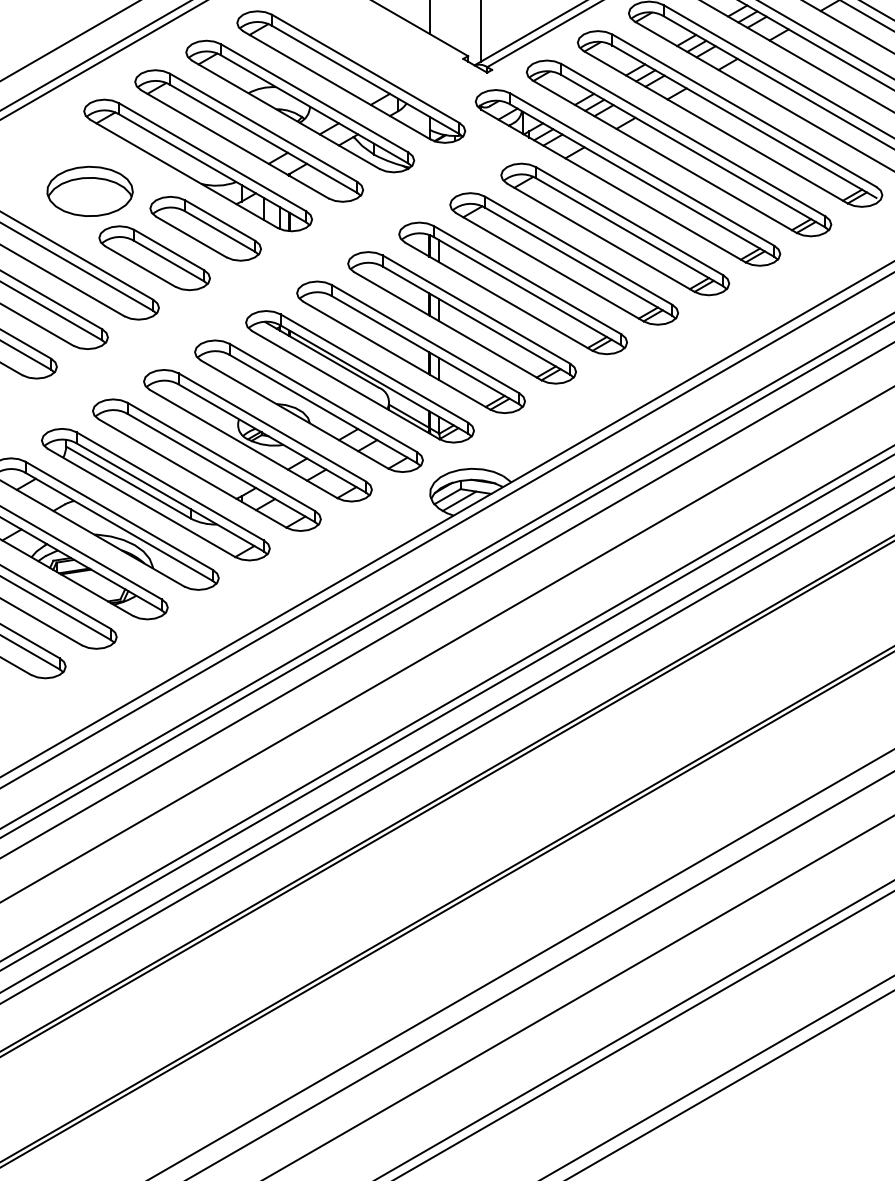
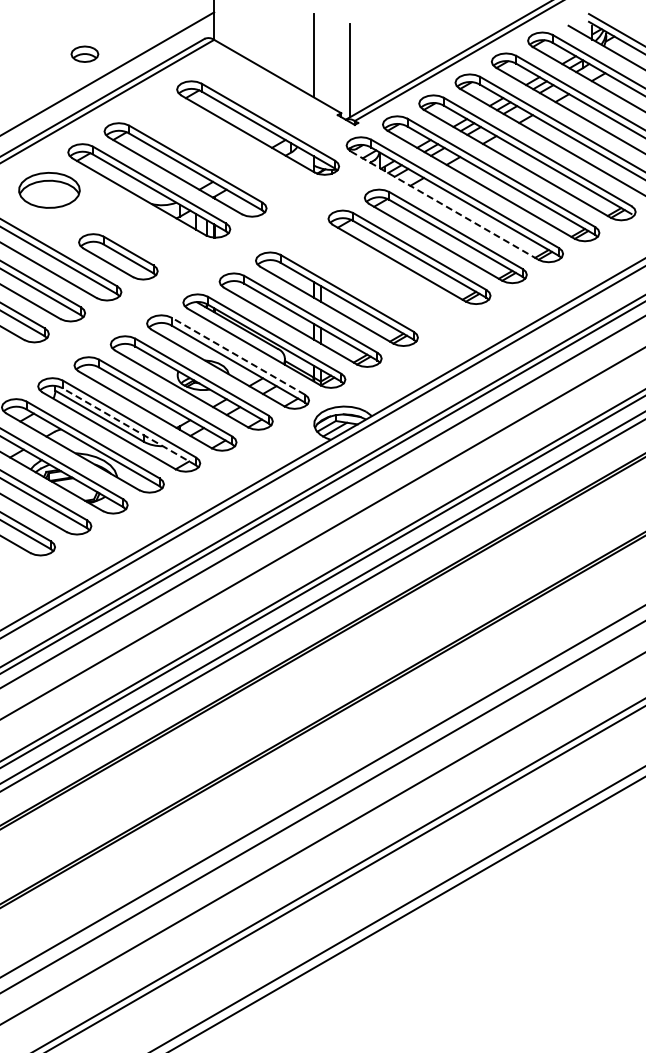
part: (299, 105) -> (221, 148), removed
line: (614, 186) -> (445, 205), solid -> dashed
part: (90, 191) -> (49, 190), moved
part: (205, 228) -> (154, 235), removed
part: (513, 287) -> (373, 277), removed
line: (323, 398) -> (238, 356), solid -> dashed
line: (170, 496) -> (129, 426), solid -> dashed

